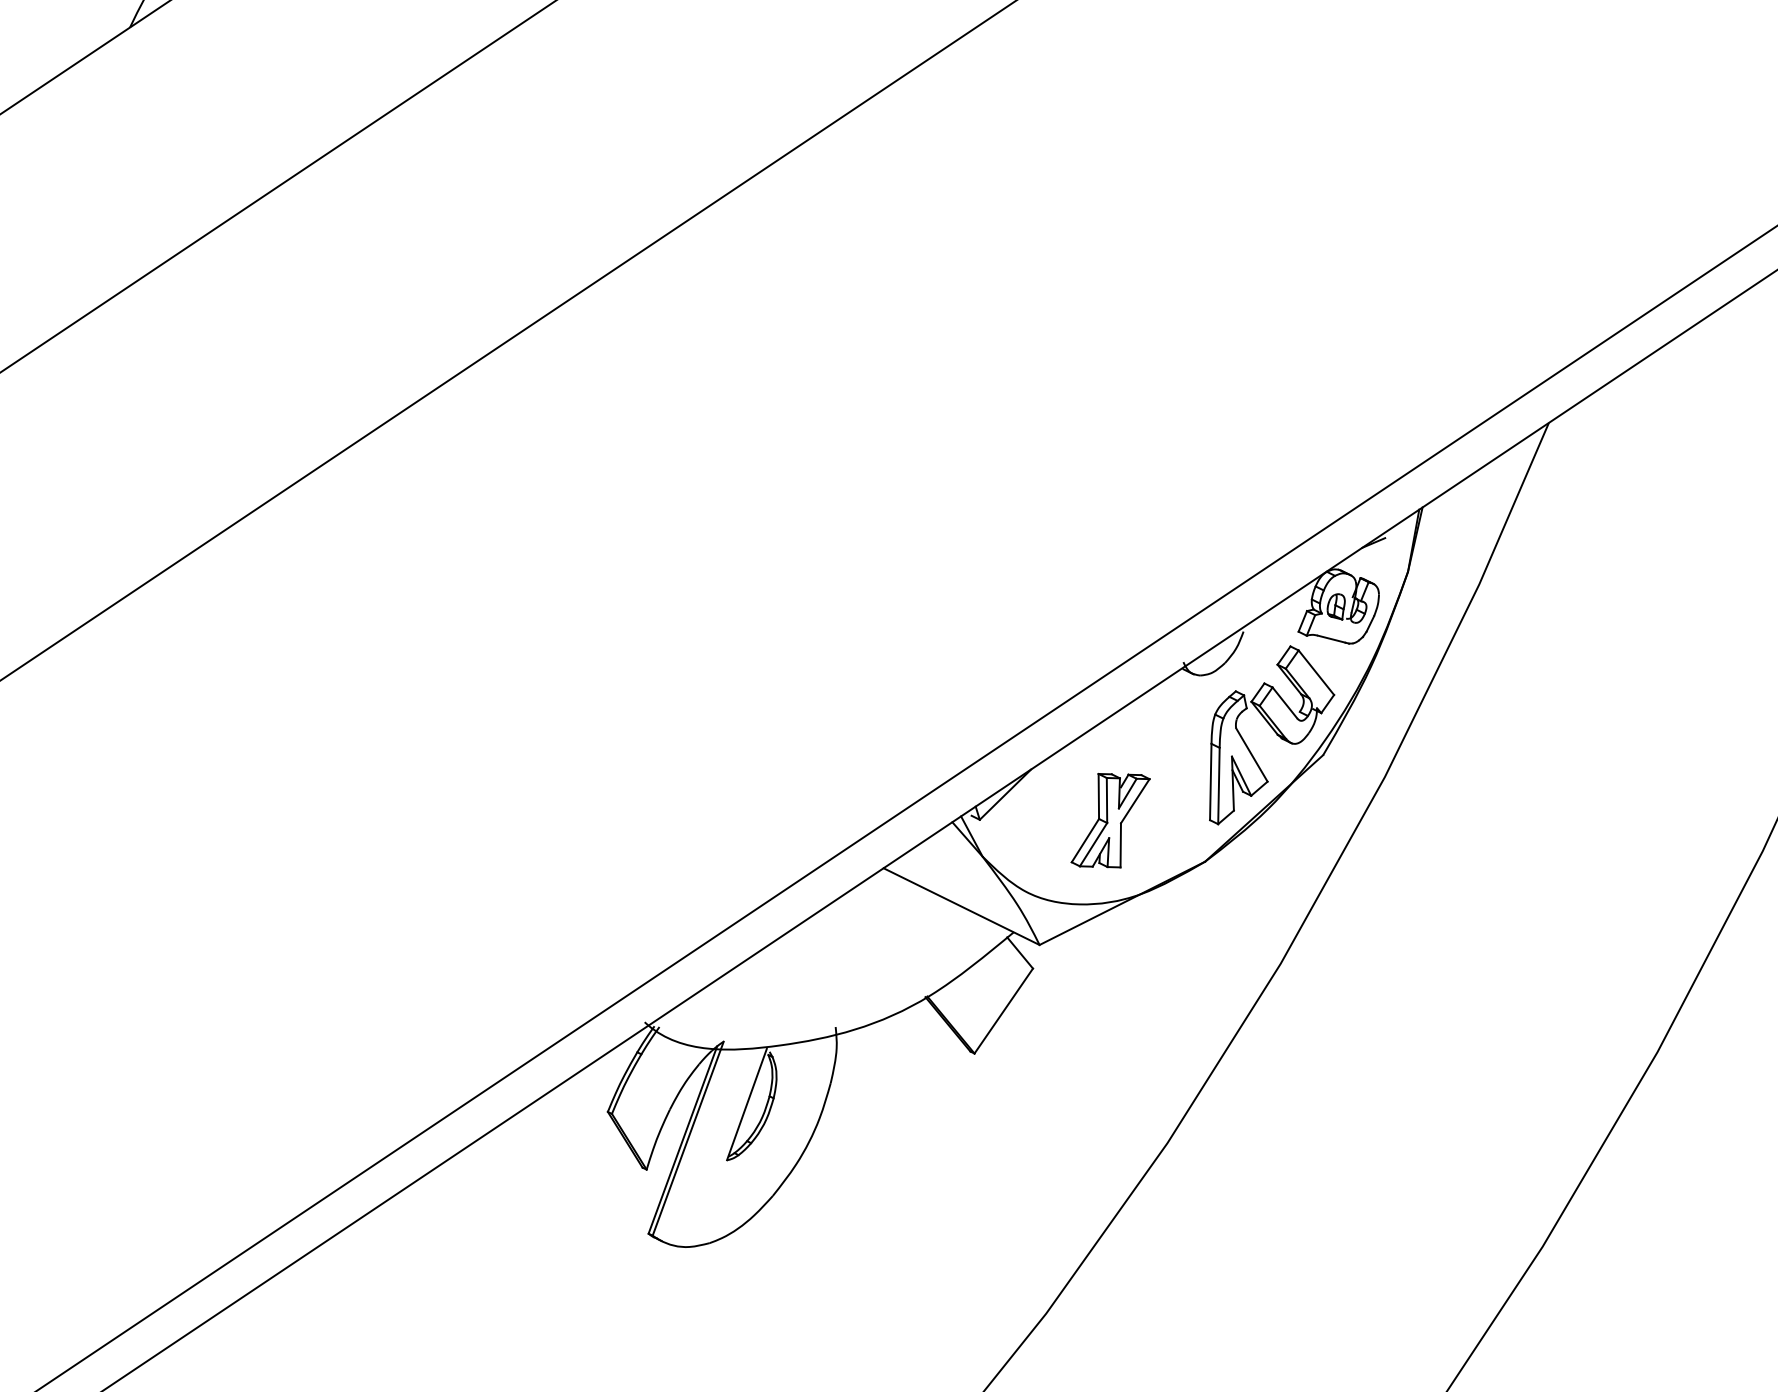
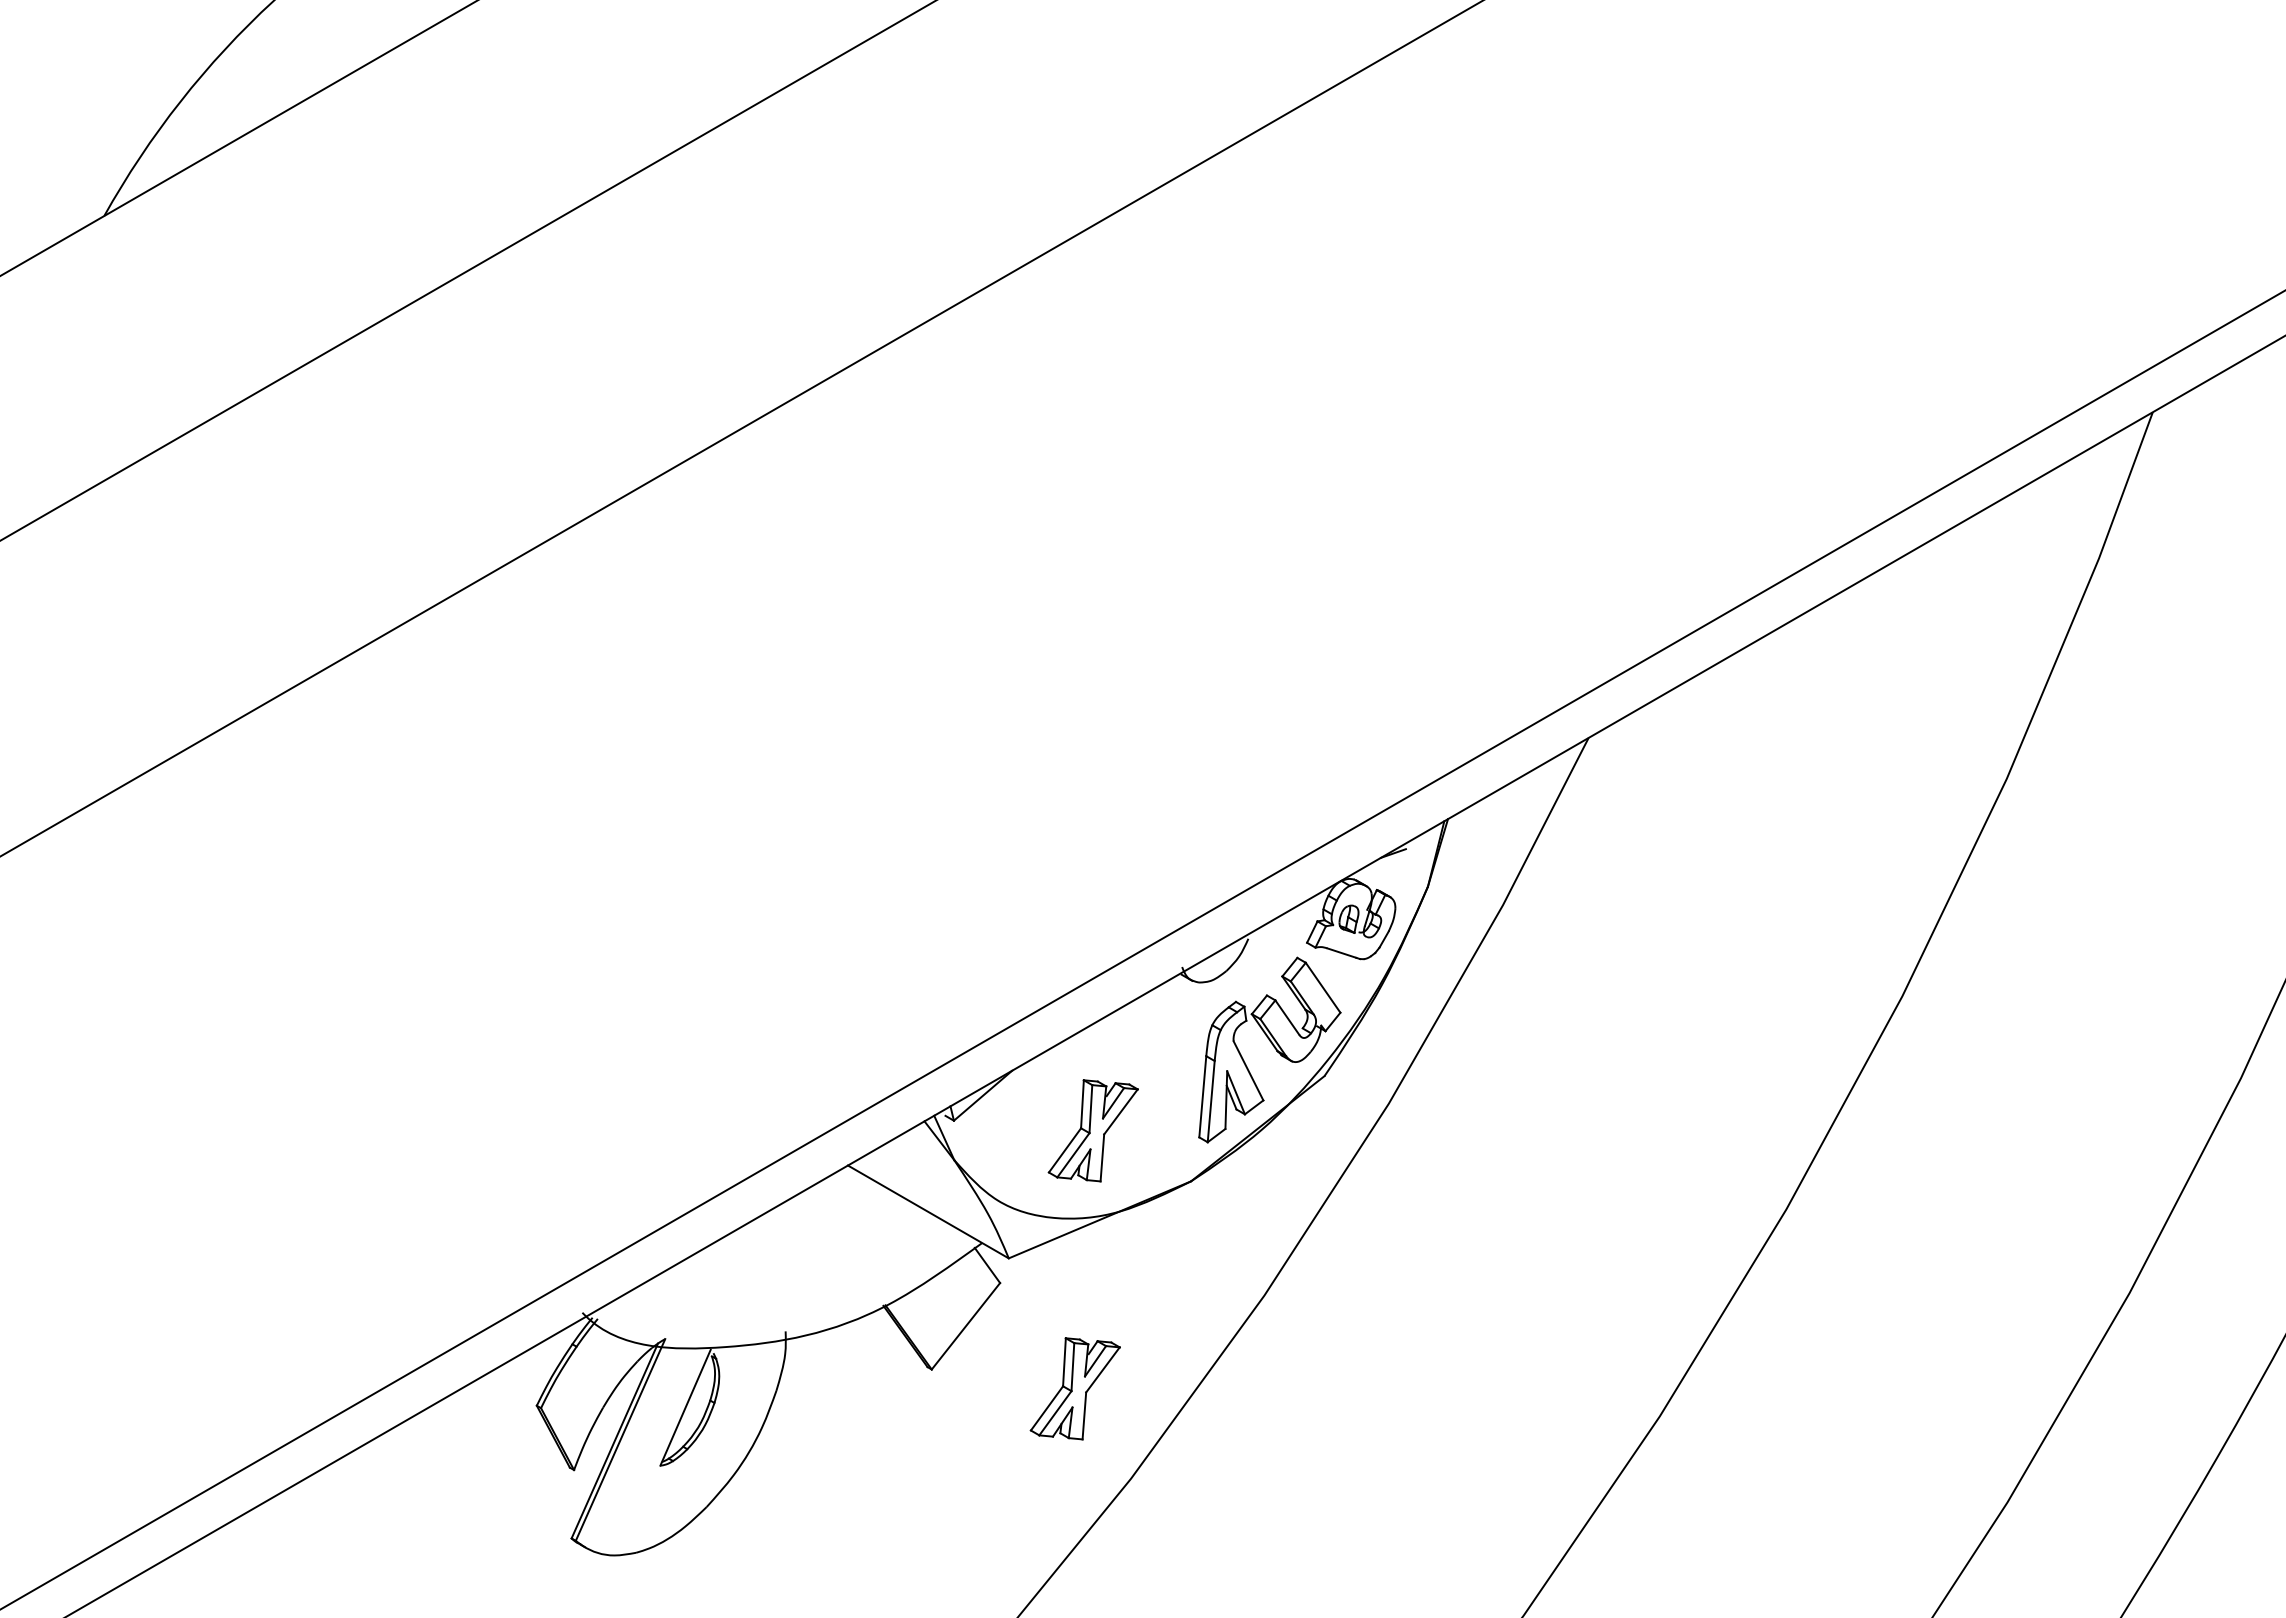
part: (1109, 1062) -> (1074, 1388), added

